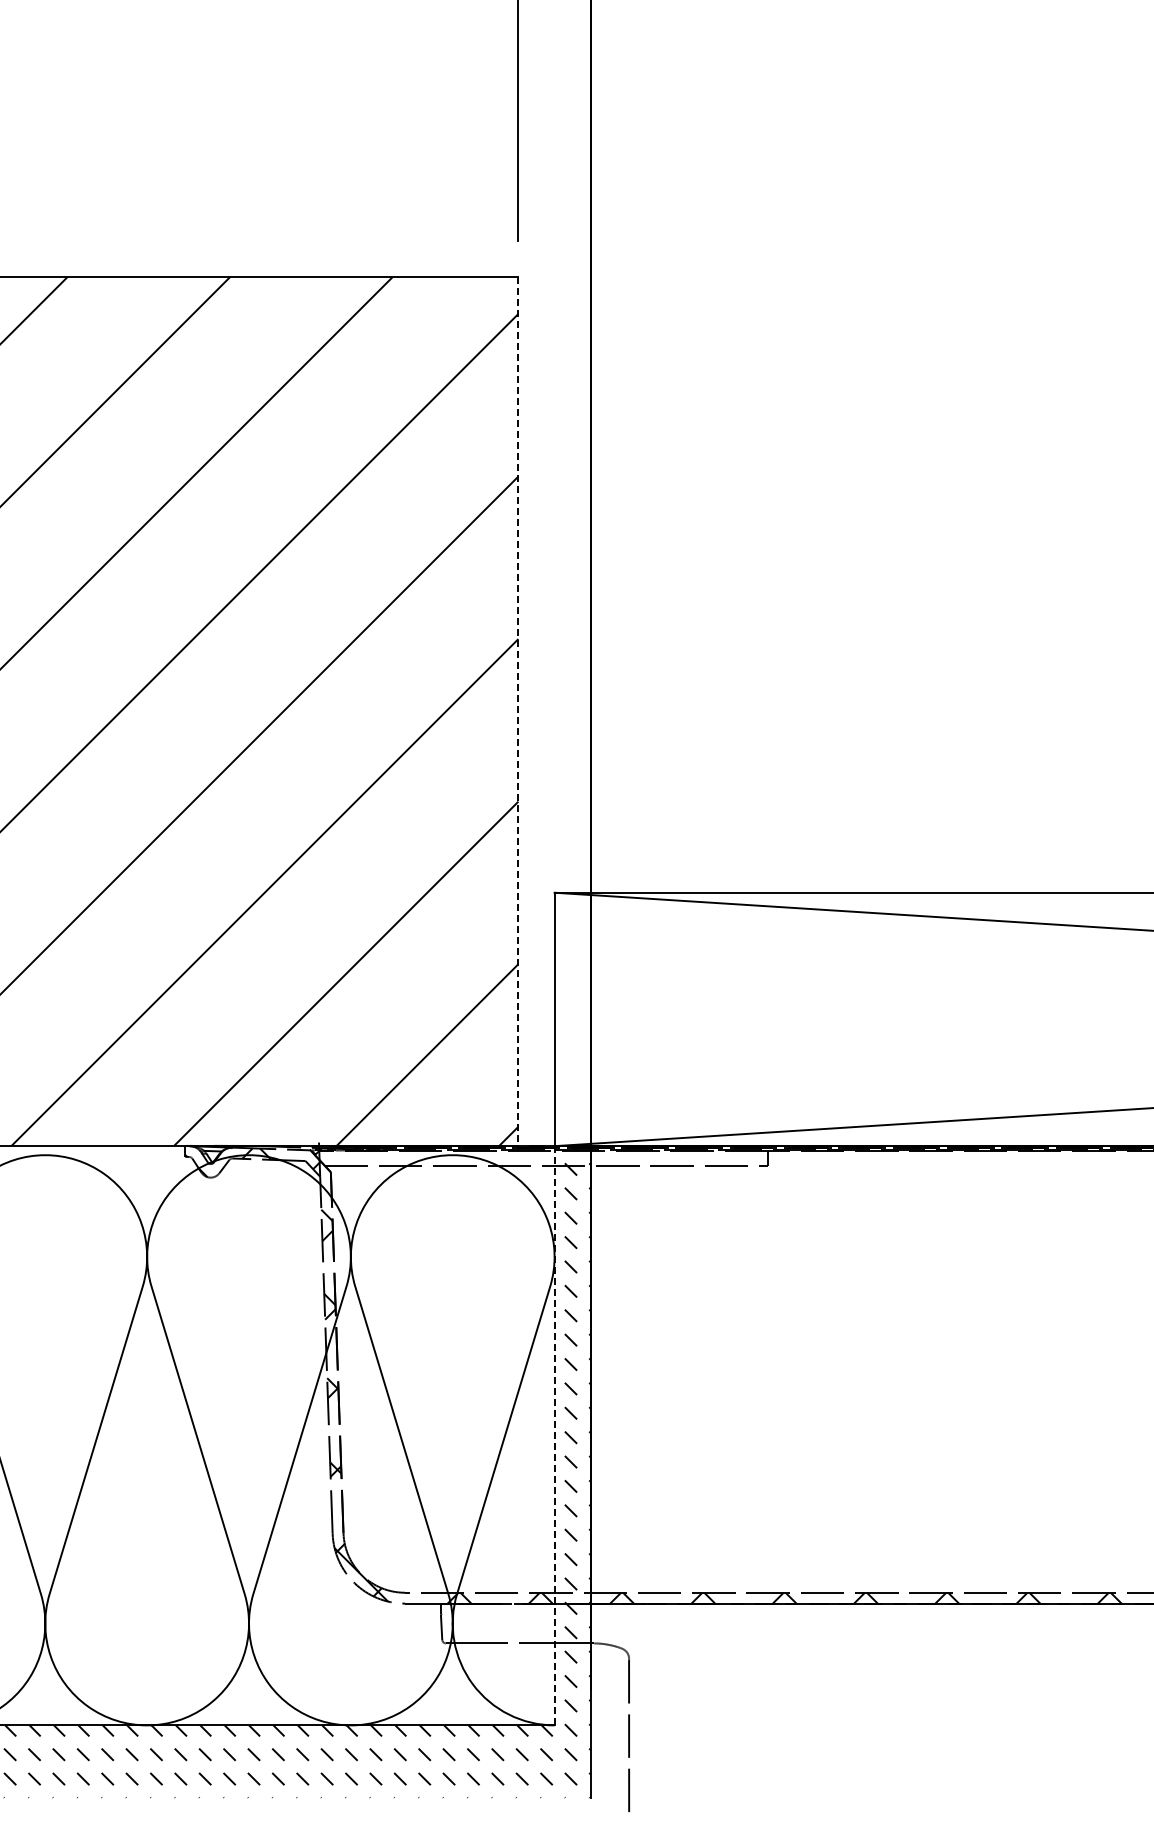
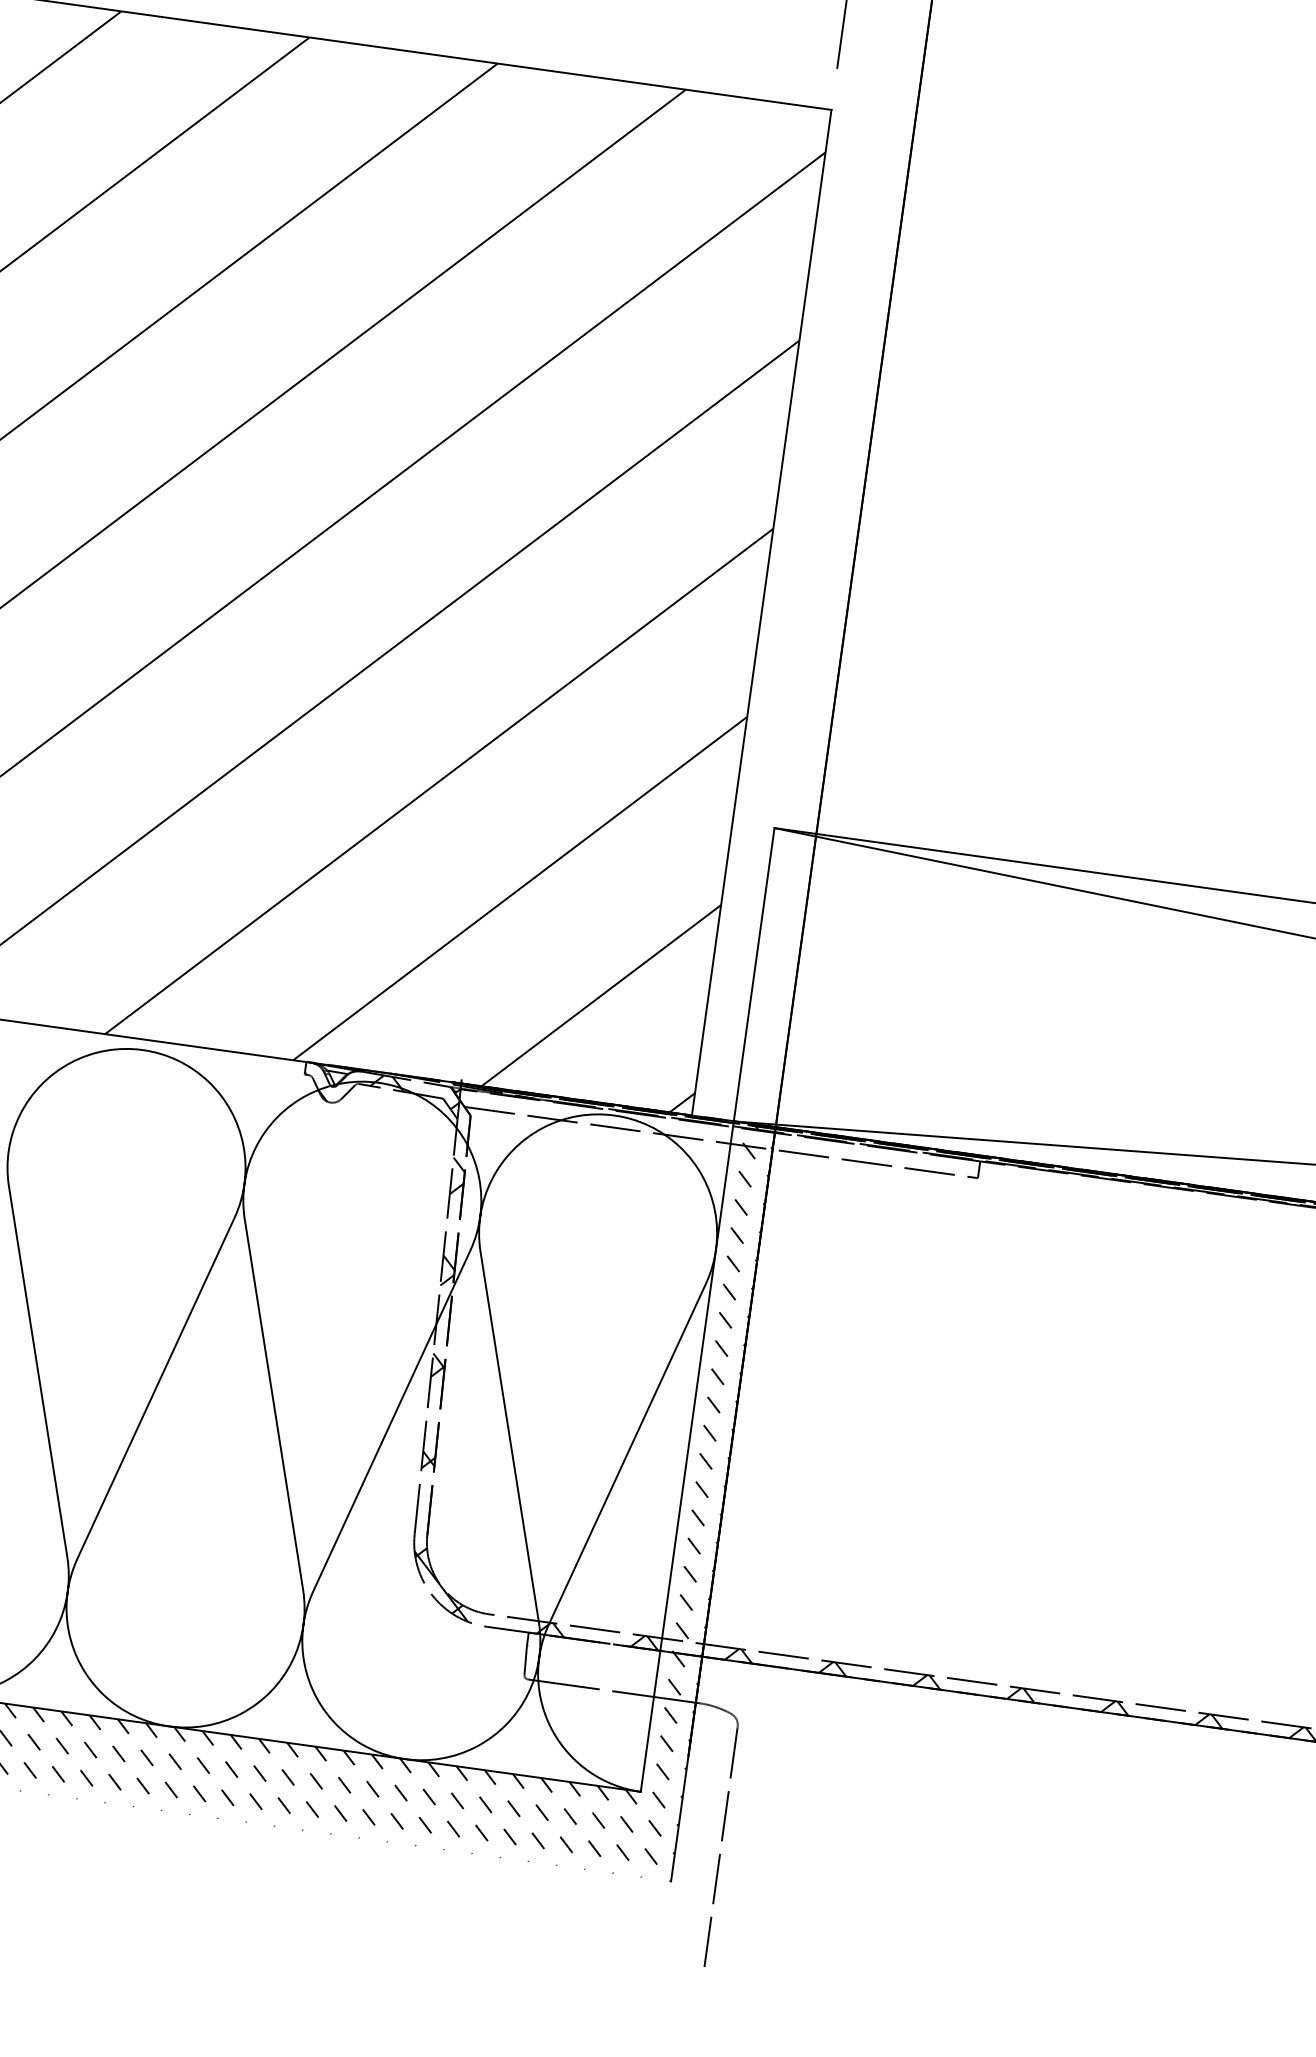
line: (518, 712) -> (761, 613), dashed -> solid
line: (554, 1435) -> (687, 1456), dashed -> solid

